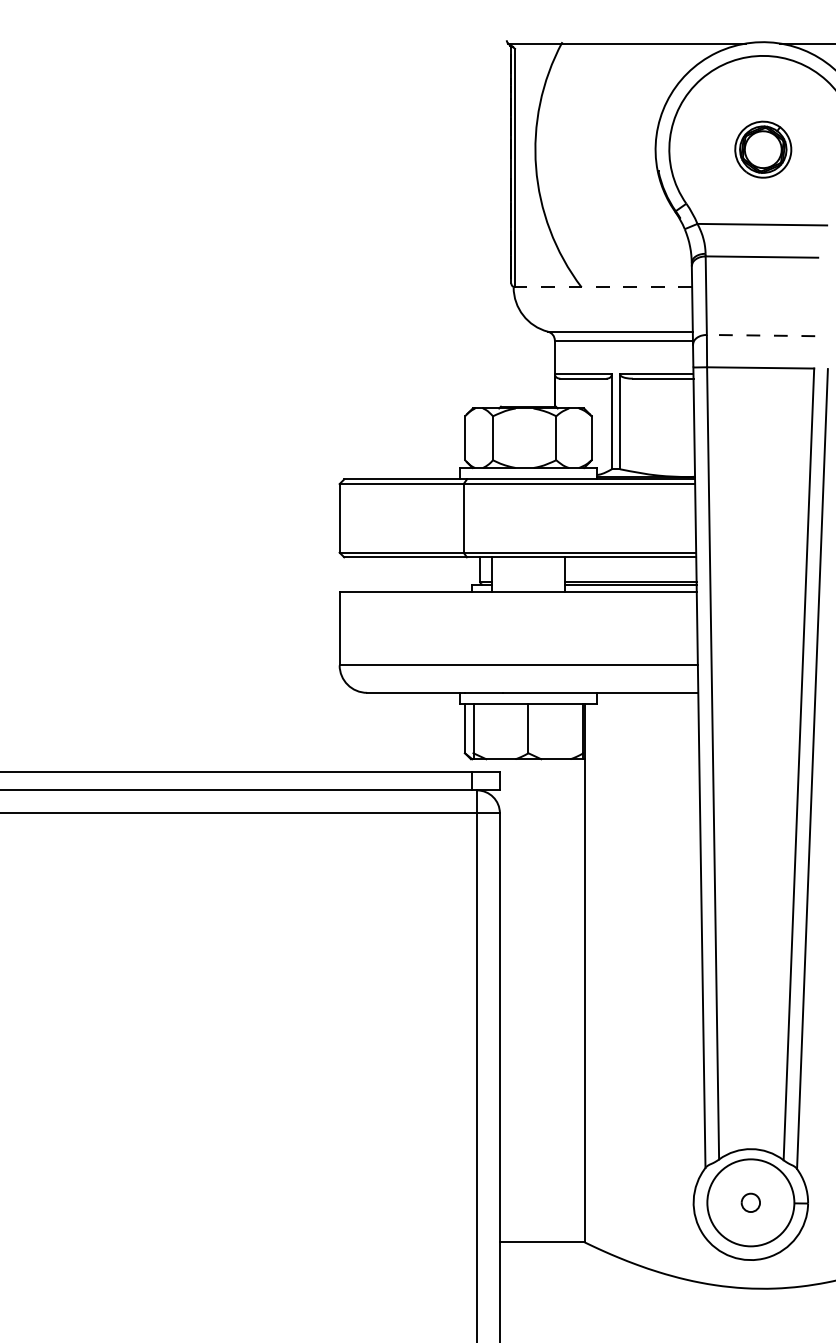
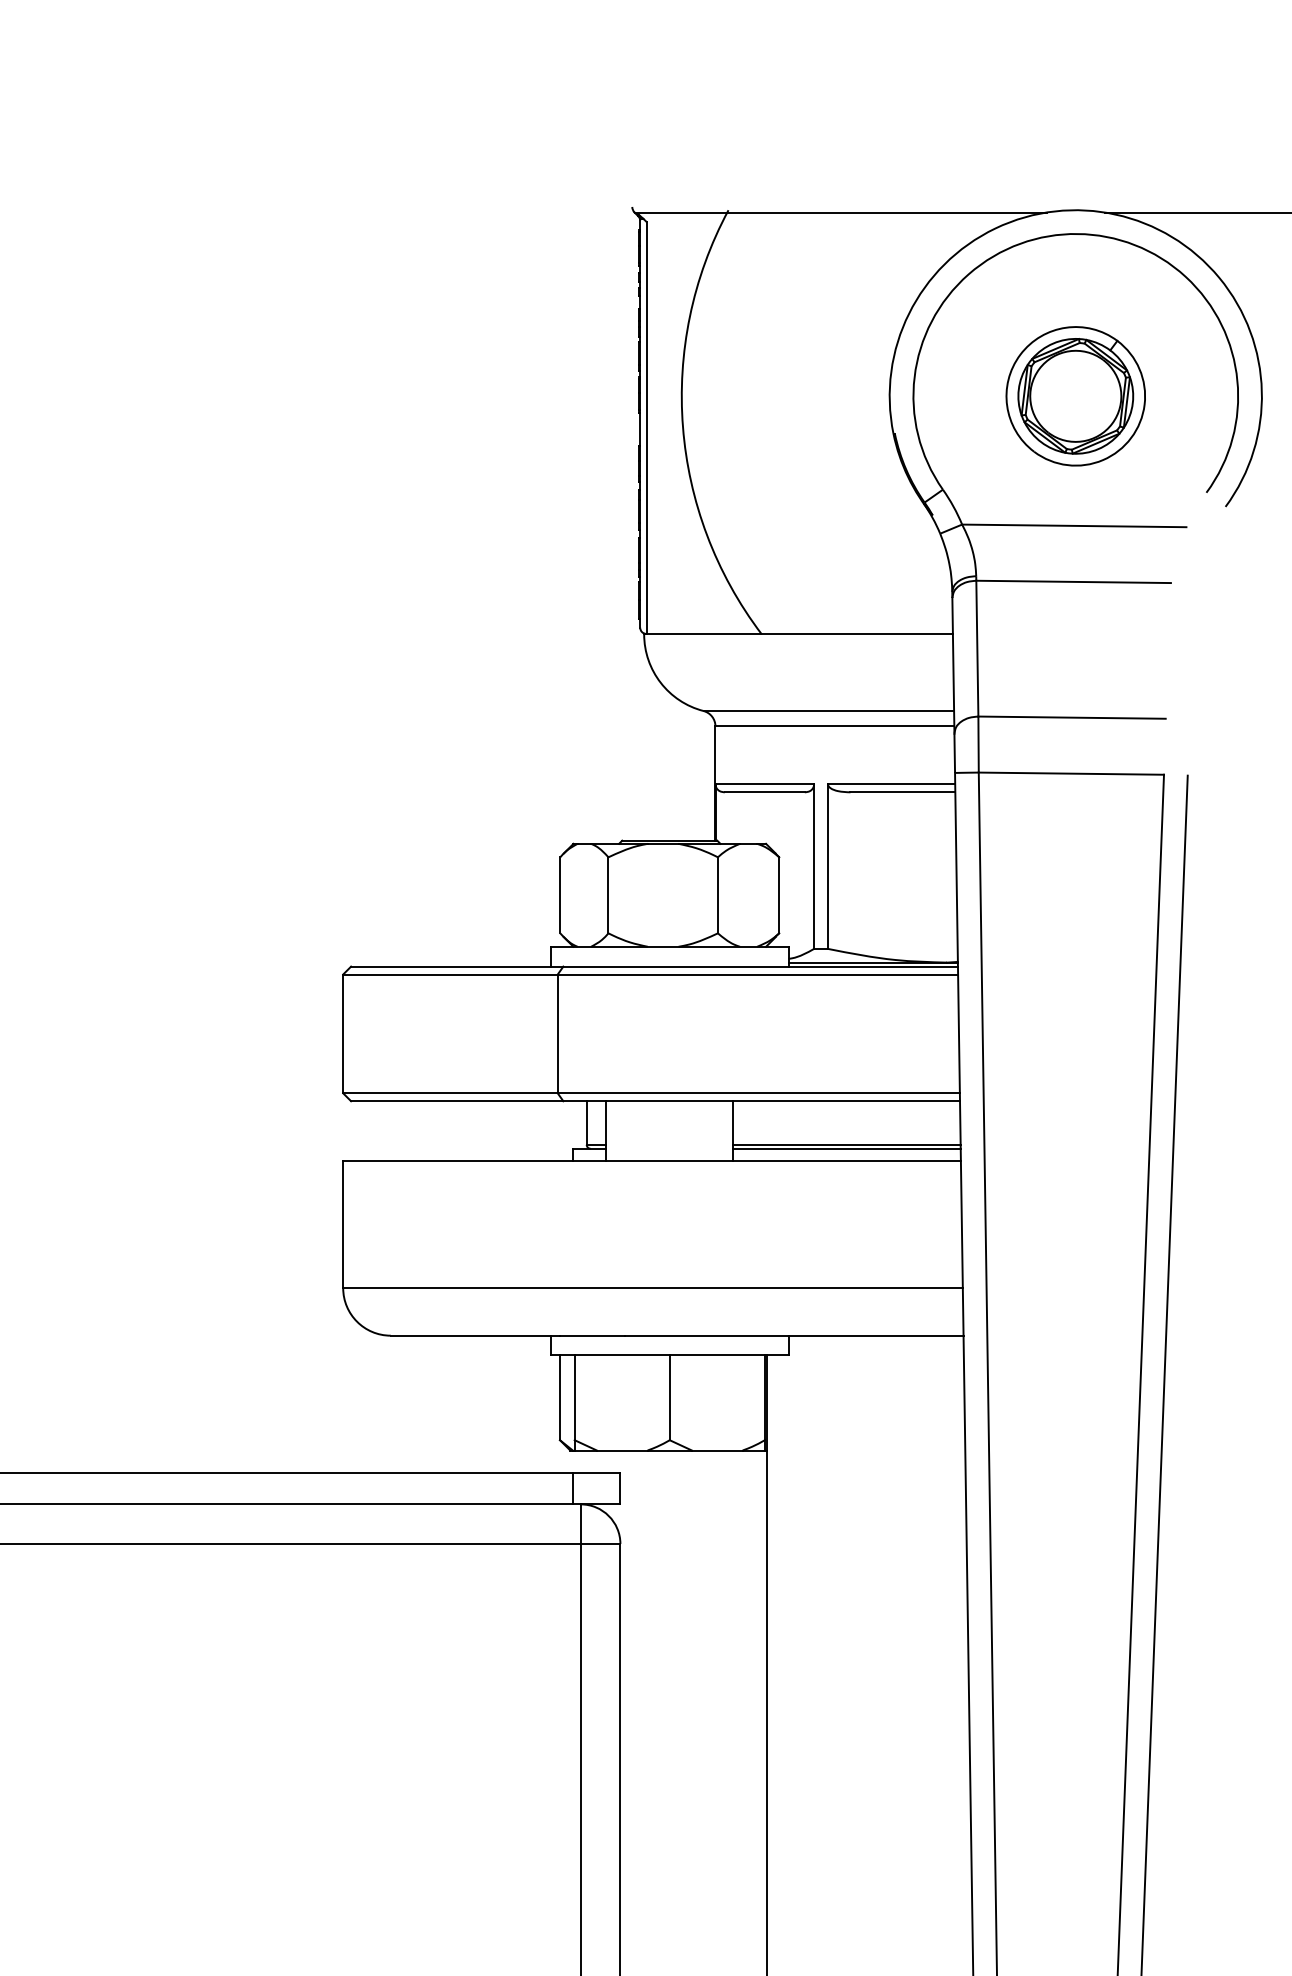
part: (763, 149) -> (1076, 395), size x1.43
line: (602, 287) -> (797, 634), dashed -> solid
line: (760, 335) -> (1071, 717), dashed -> solid

